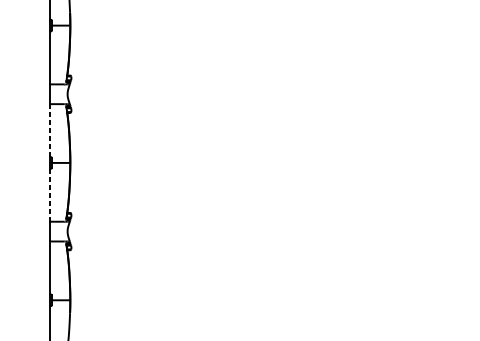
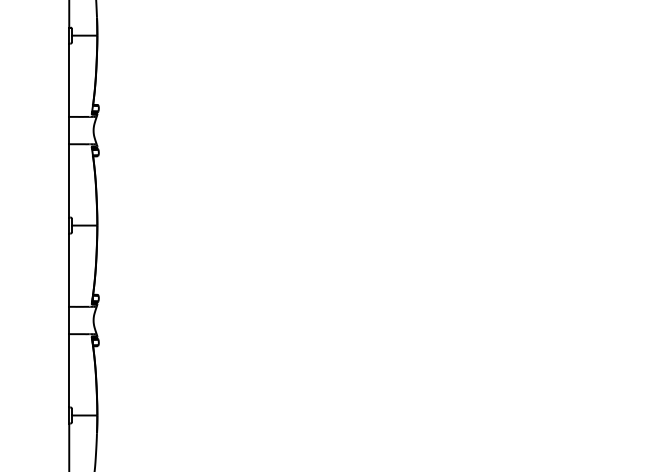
line: (50, 130) -> (69, 180), dashed -> solid
line: (50, 195) -> (69, 270), dashed -> solid

